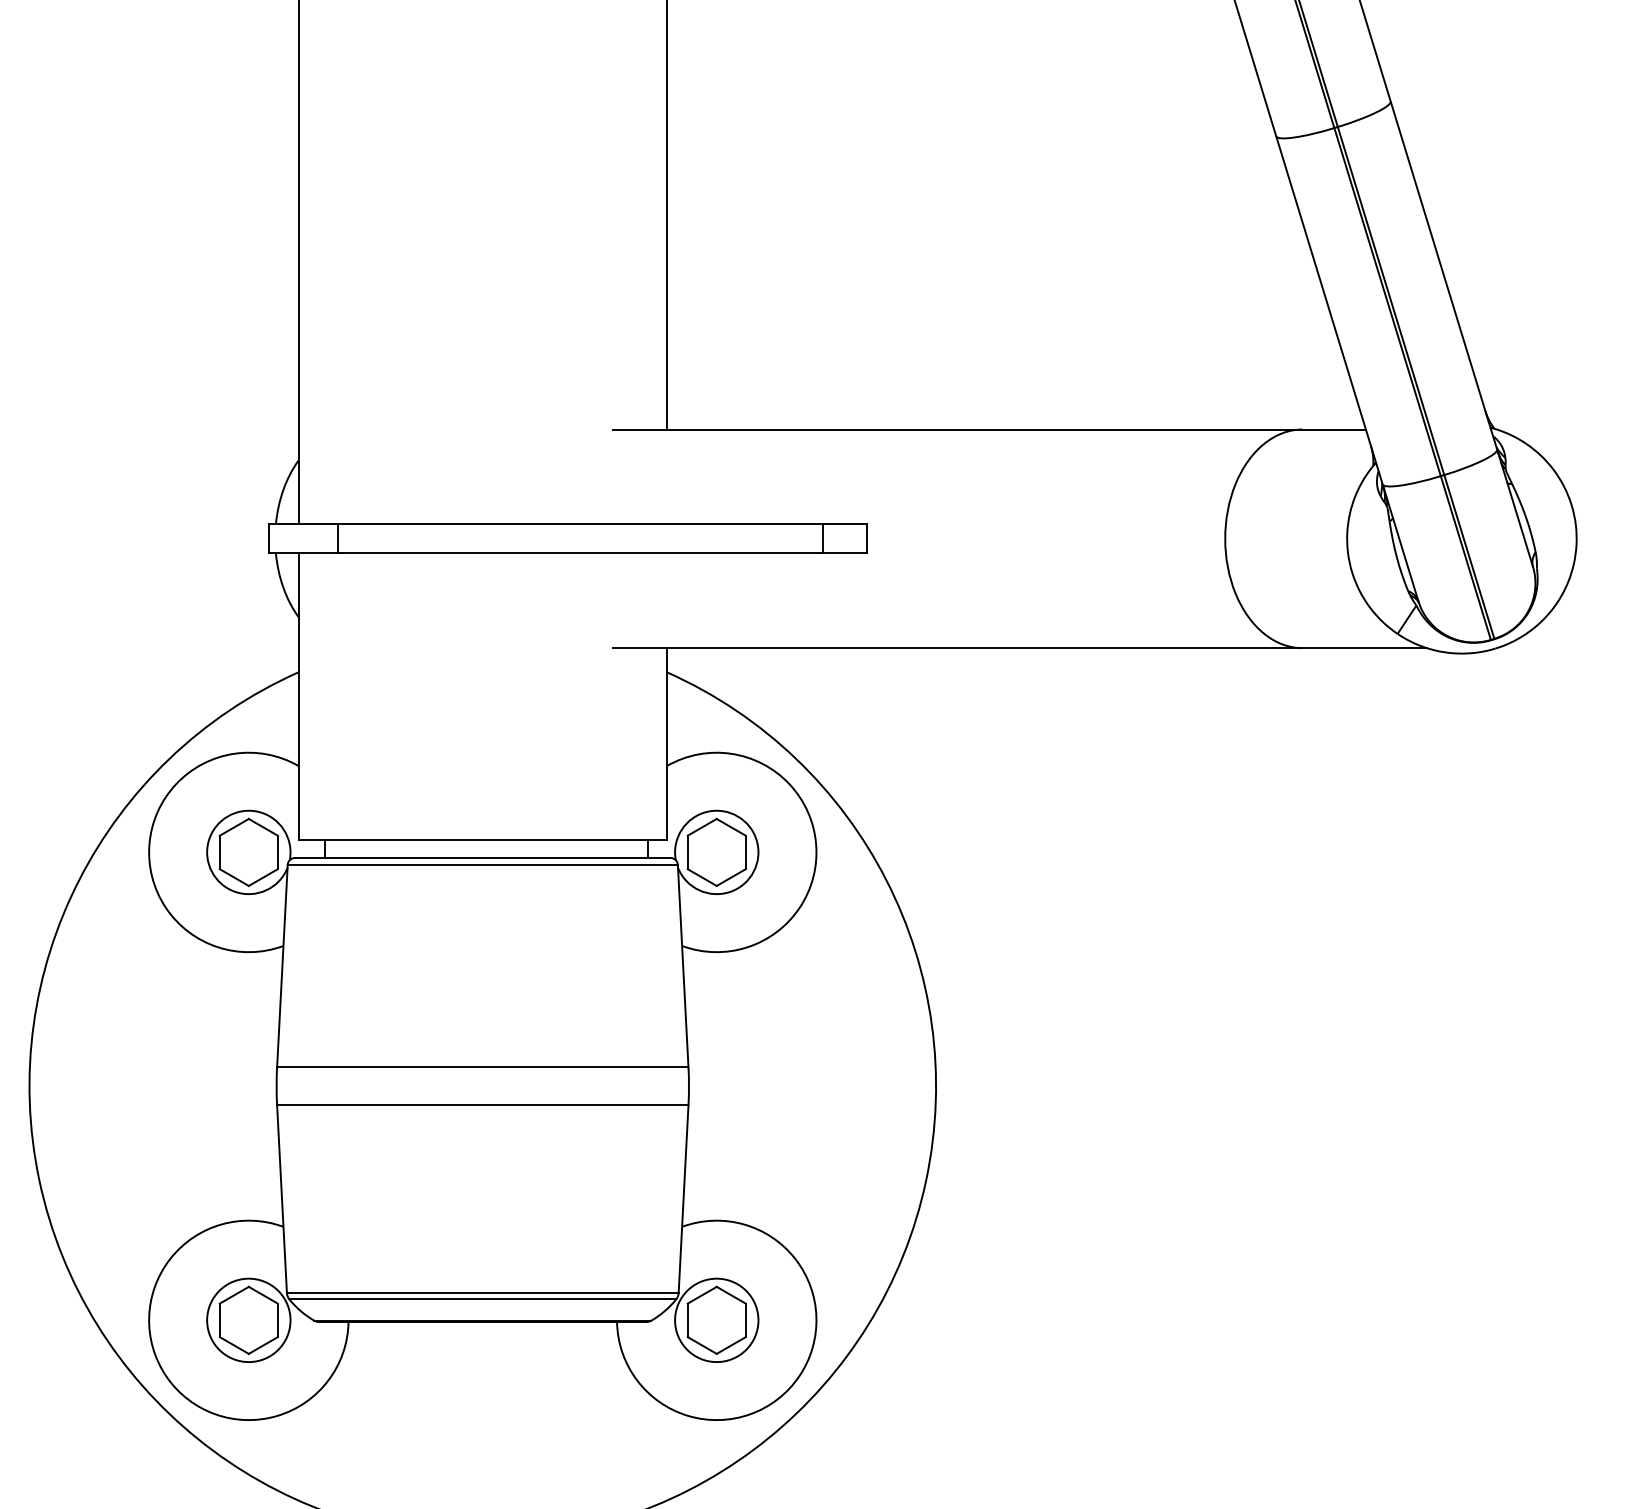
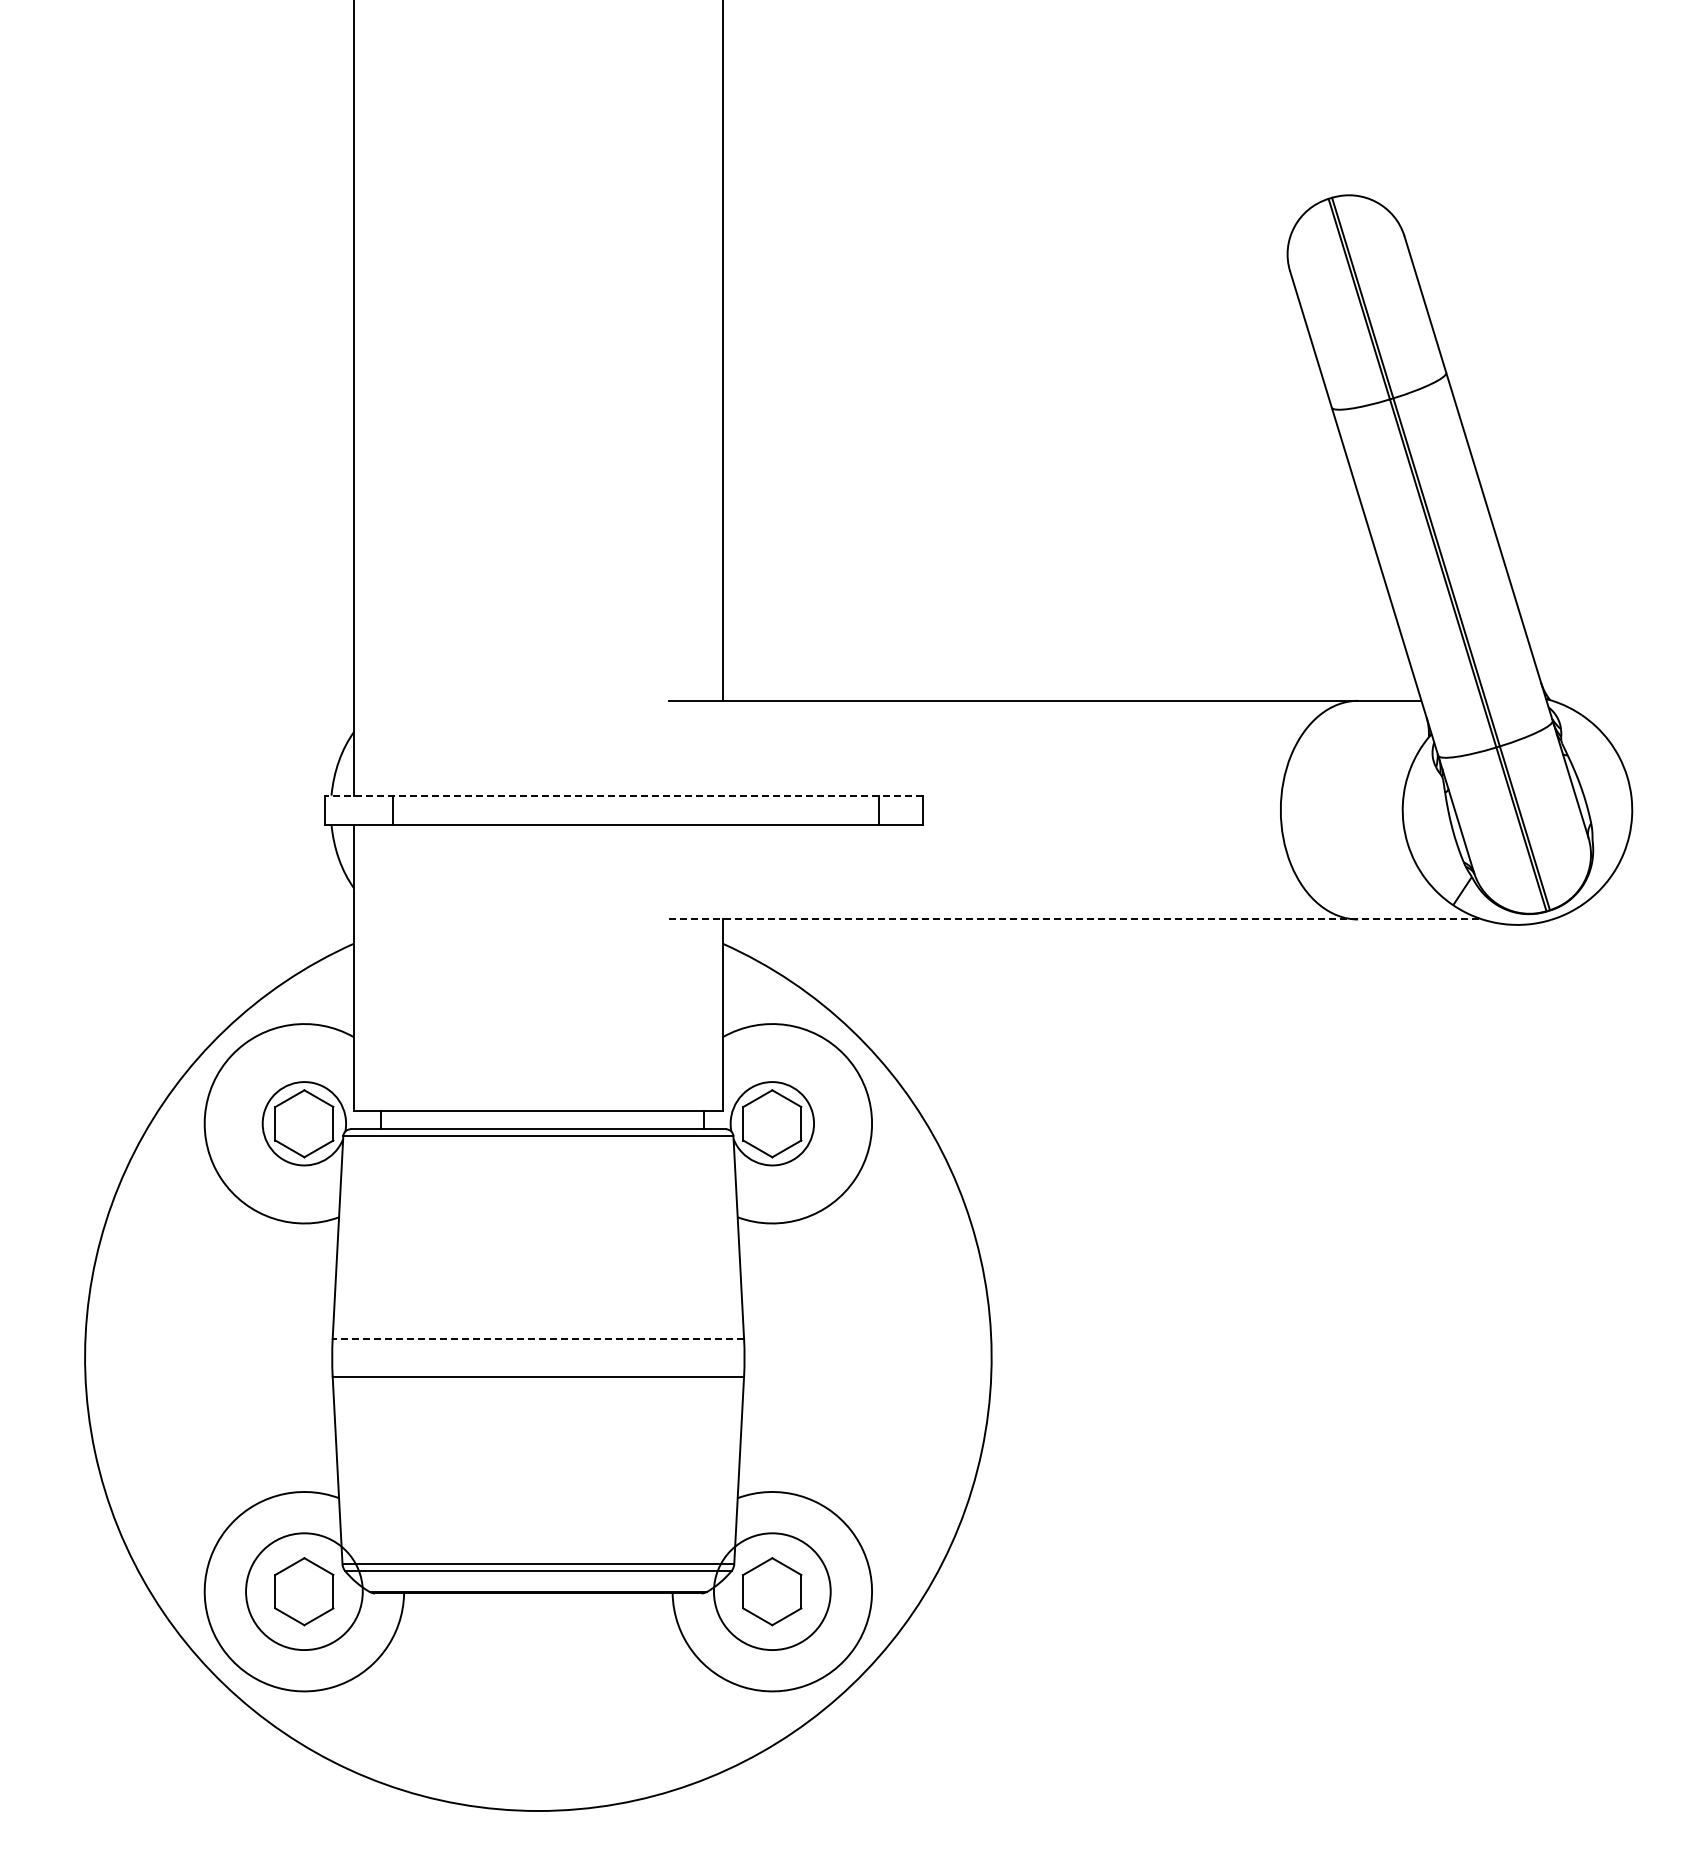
line: (567, 524) -> (623, 795), solid -> dashed
line: (1019, 648) -> (1075, 919), solid -> dashed
line: (482, 1067) -> (538, 1338), solid -> dashed
circle: (248, 1320) -> (304, 1591), size x1.4
circle: (716, 1320) -> (772, 1591), size x1.4

